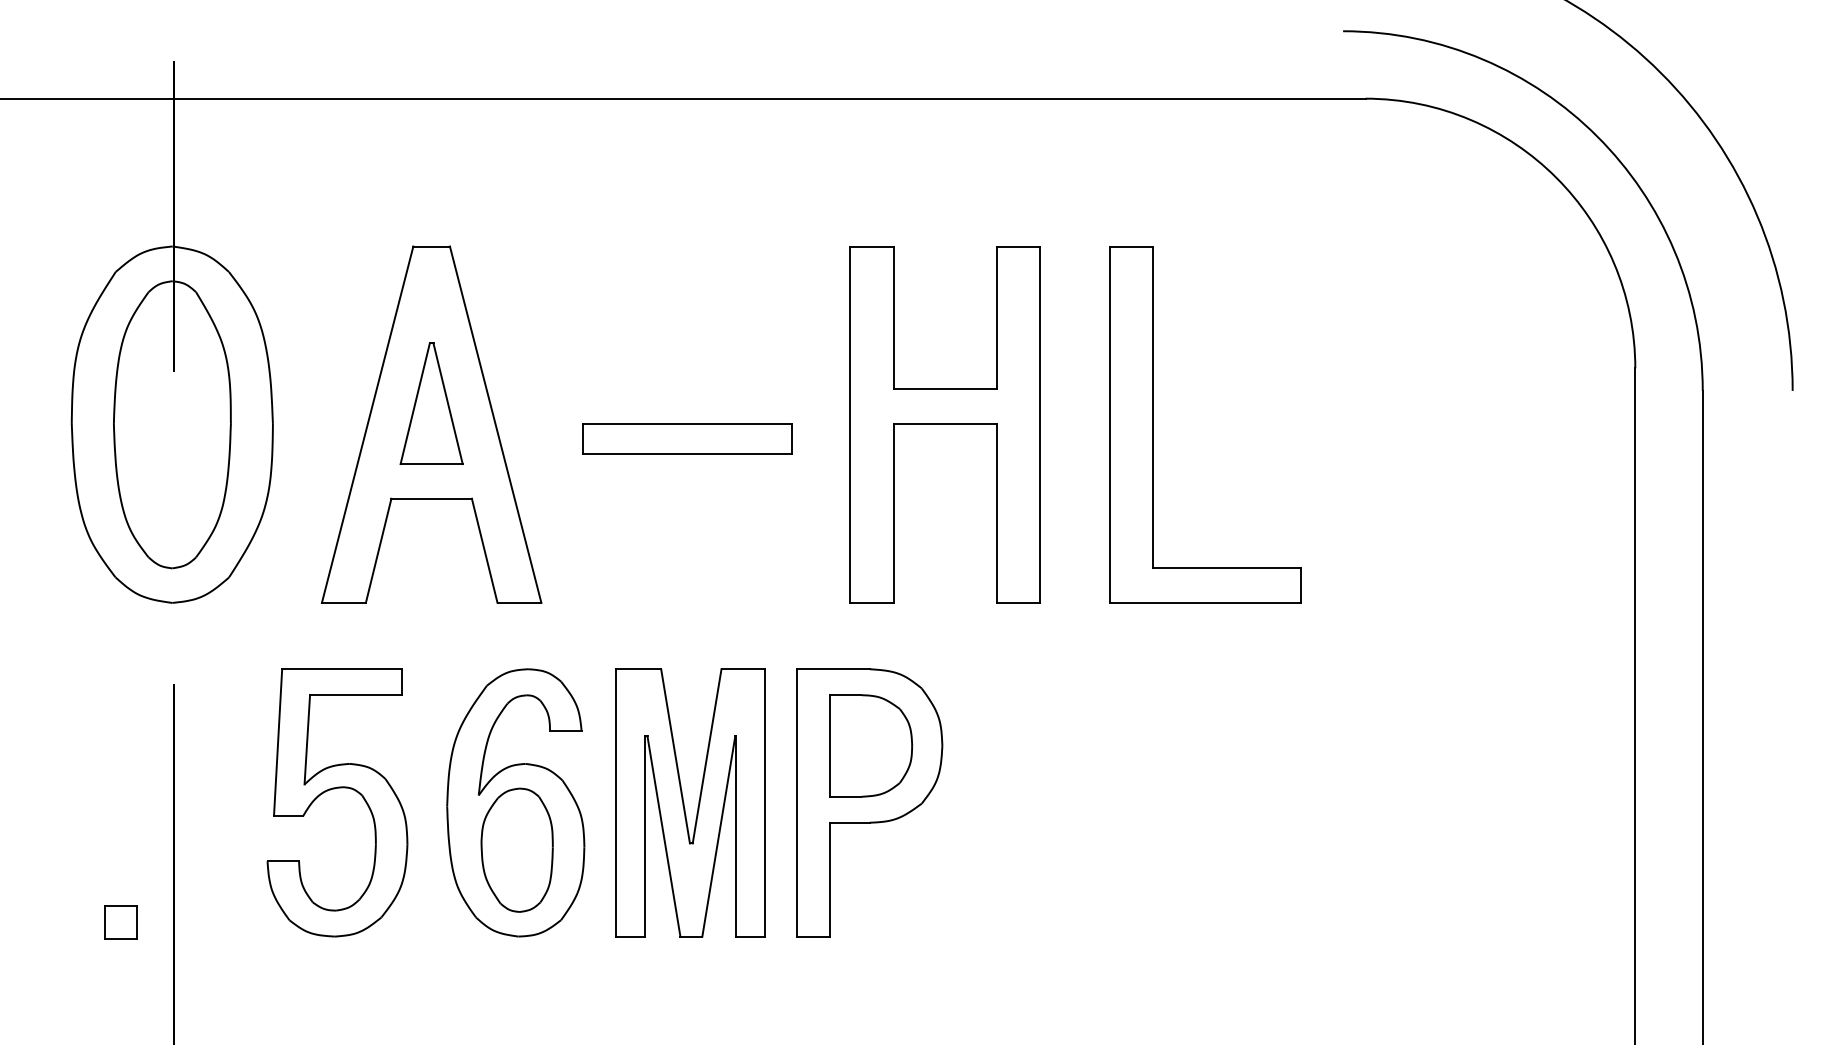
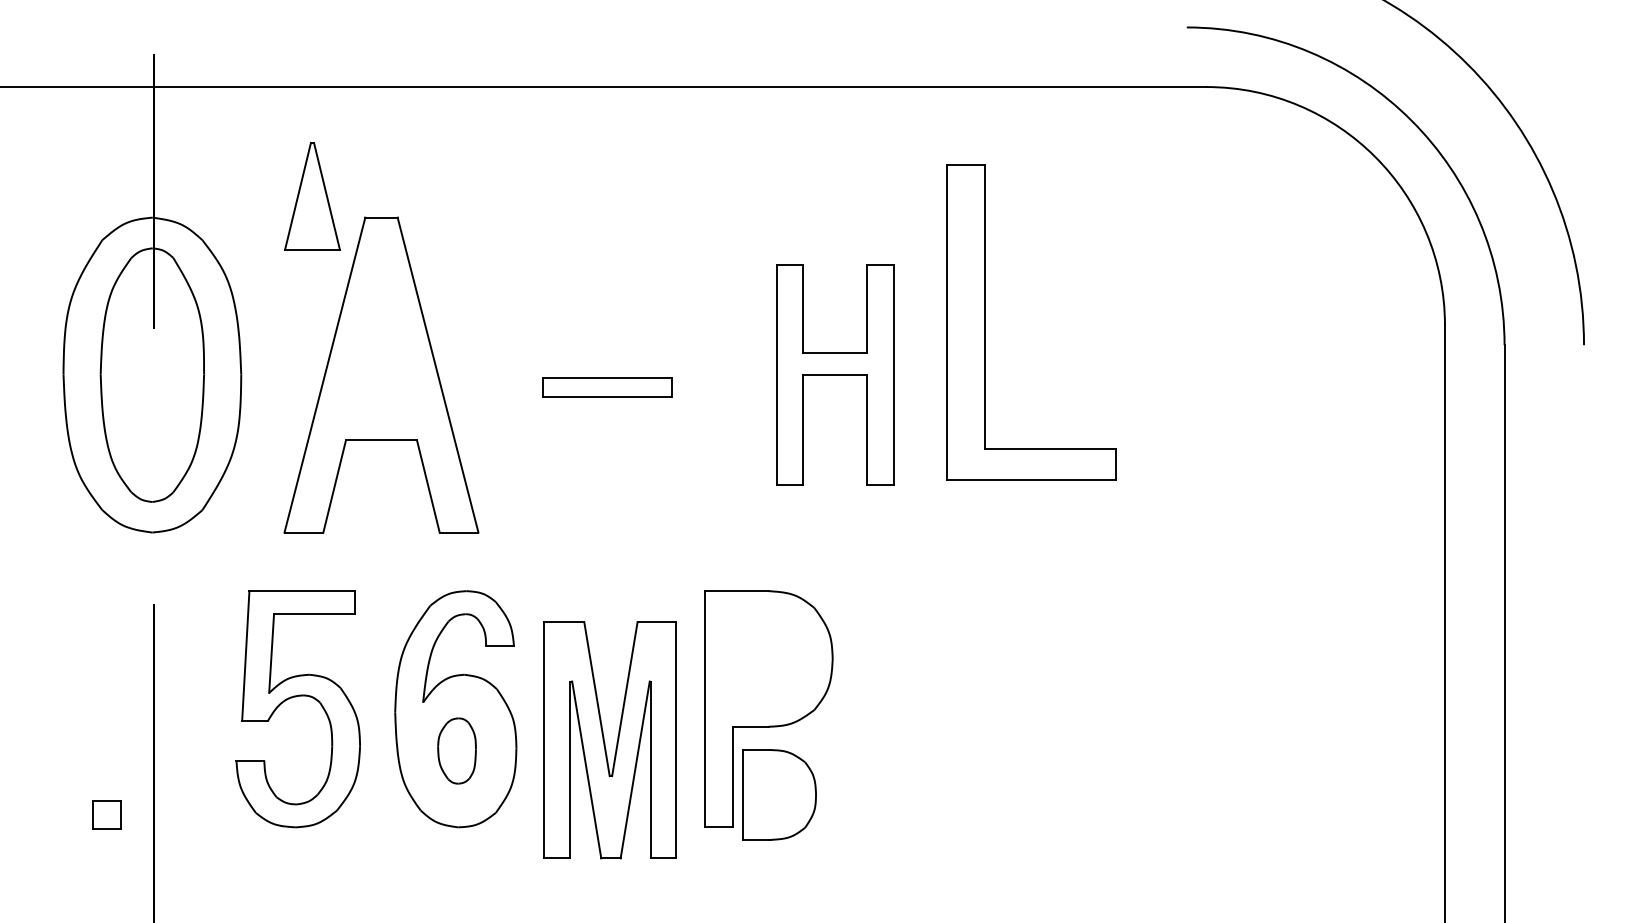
part: (431, 403) -> (312, 196), moved
part: (944, 425) -> (834, 375), size x0.7
part: (1153, 425) -> (985, 322), moved
part: (686, 438) -> (606, 387), size x0.7
part: (870, 745) -> (779, 794), moved
part: (689, 803) -> (609, 740), moved
part: (516, 849) -> (456, 750), size x0.6

